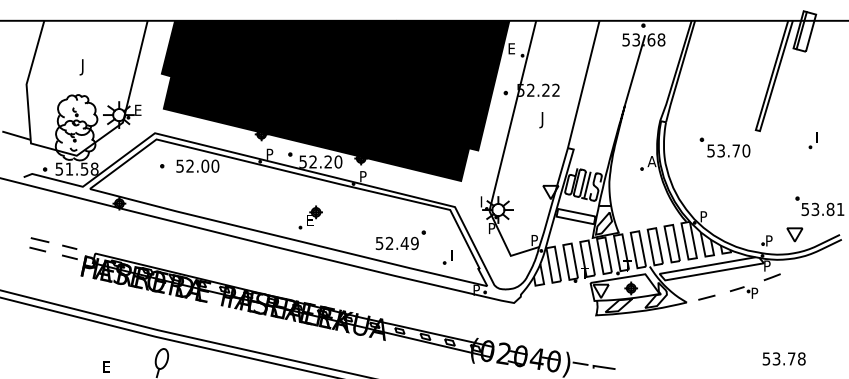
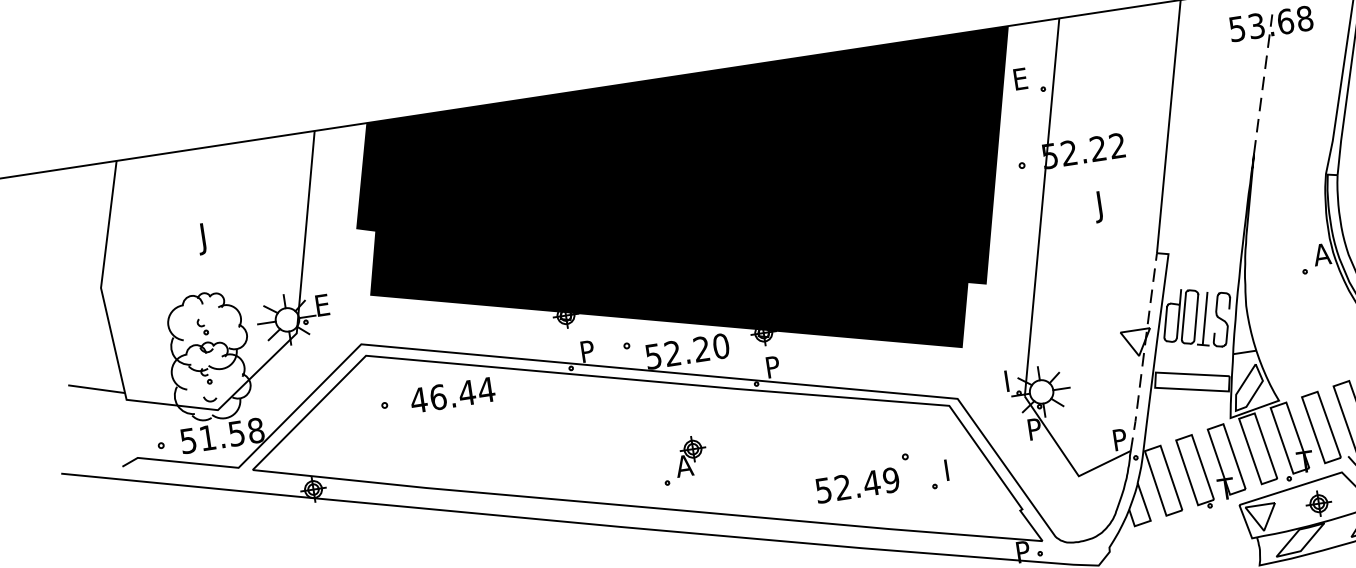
line: (635, 69) -> (1263, 82), solid -> dashed
text: (197, 165) -> (452, 393), 52.00 -> 46.44
line: (553, 197) -> (1143, 351), solid -> dashed
text: (310, 219) -> (684, 464), E -> A
part: (447, 257) -> (938, 475), moved

